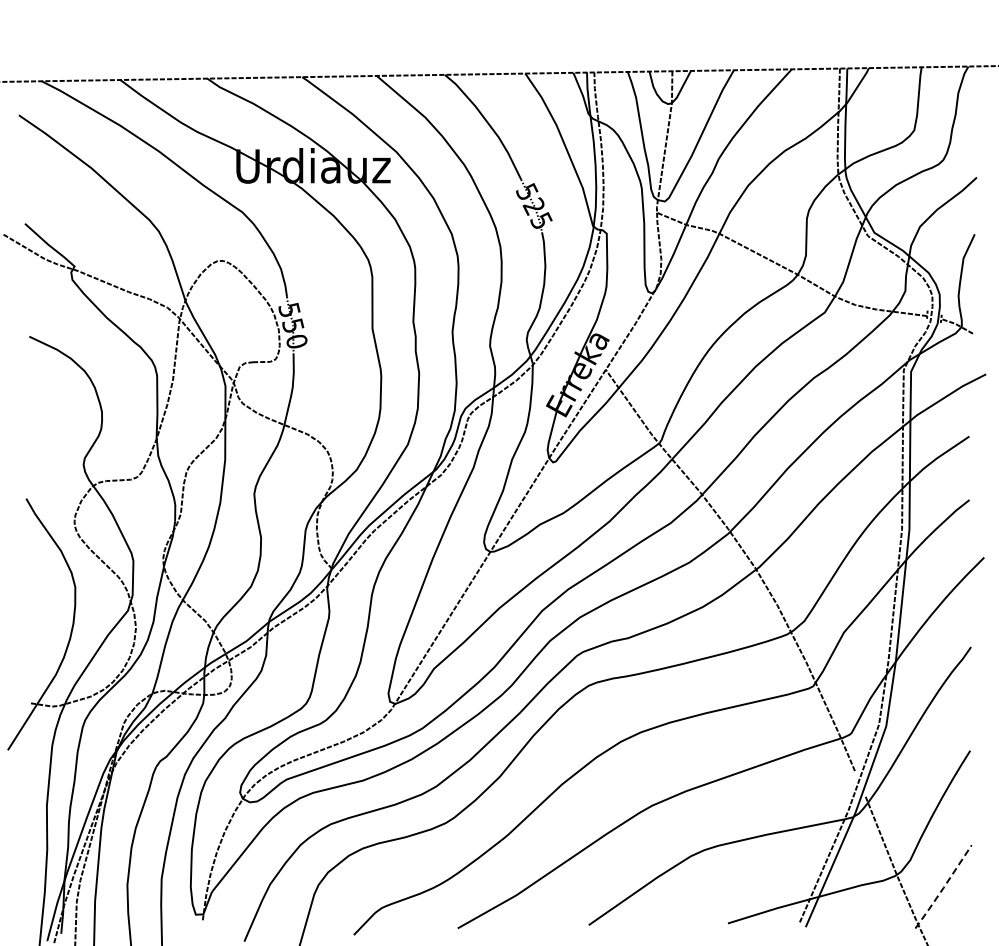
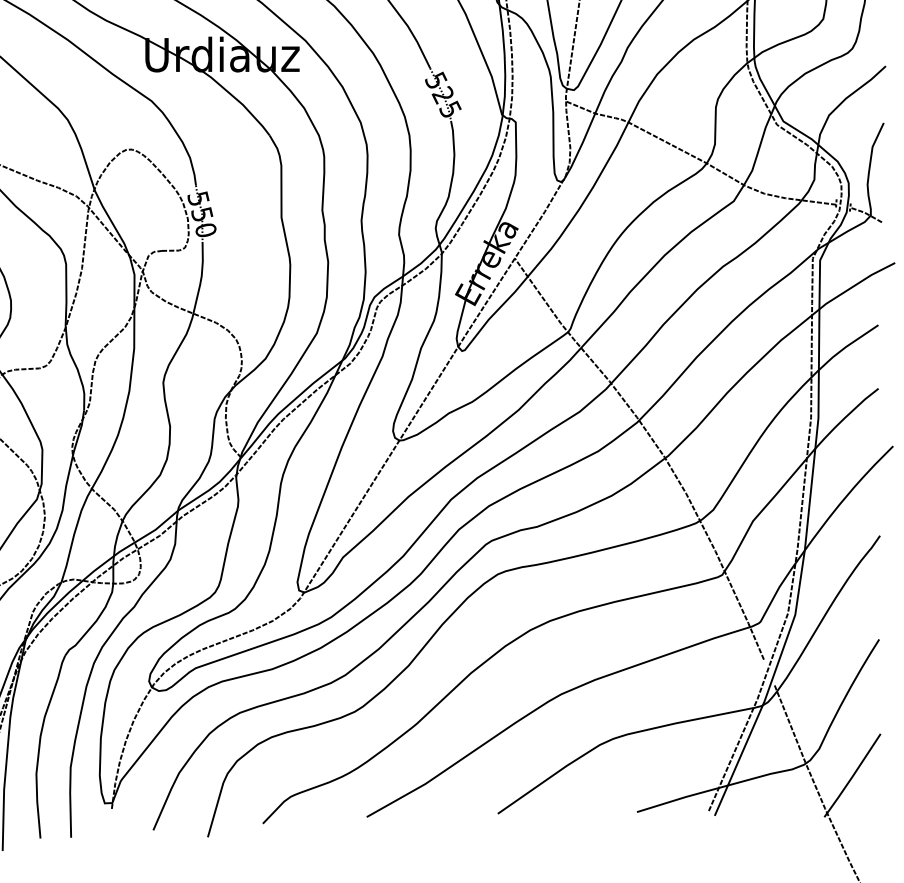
line: (943, 887) -> (852, 776), dashed -> solid

